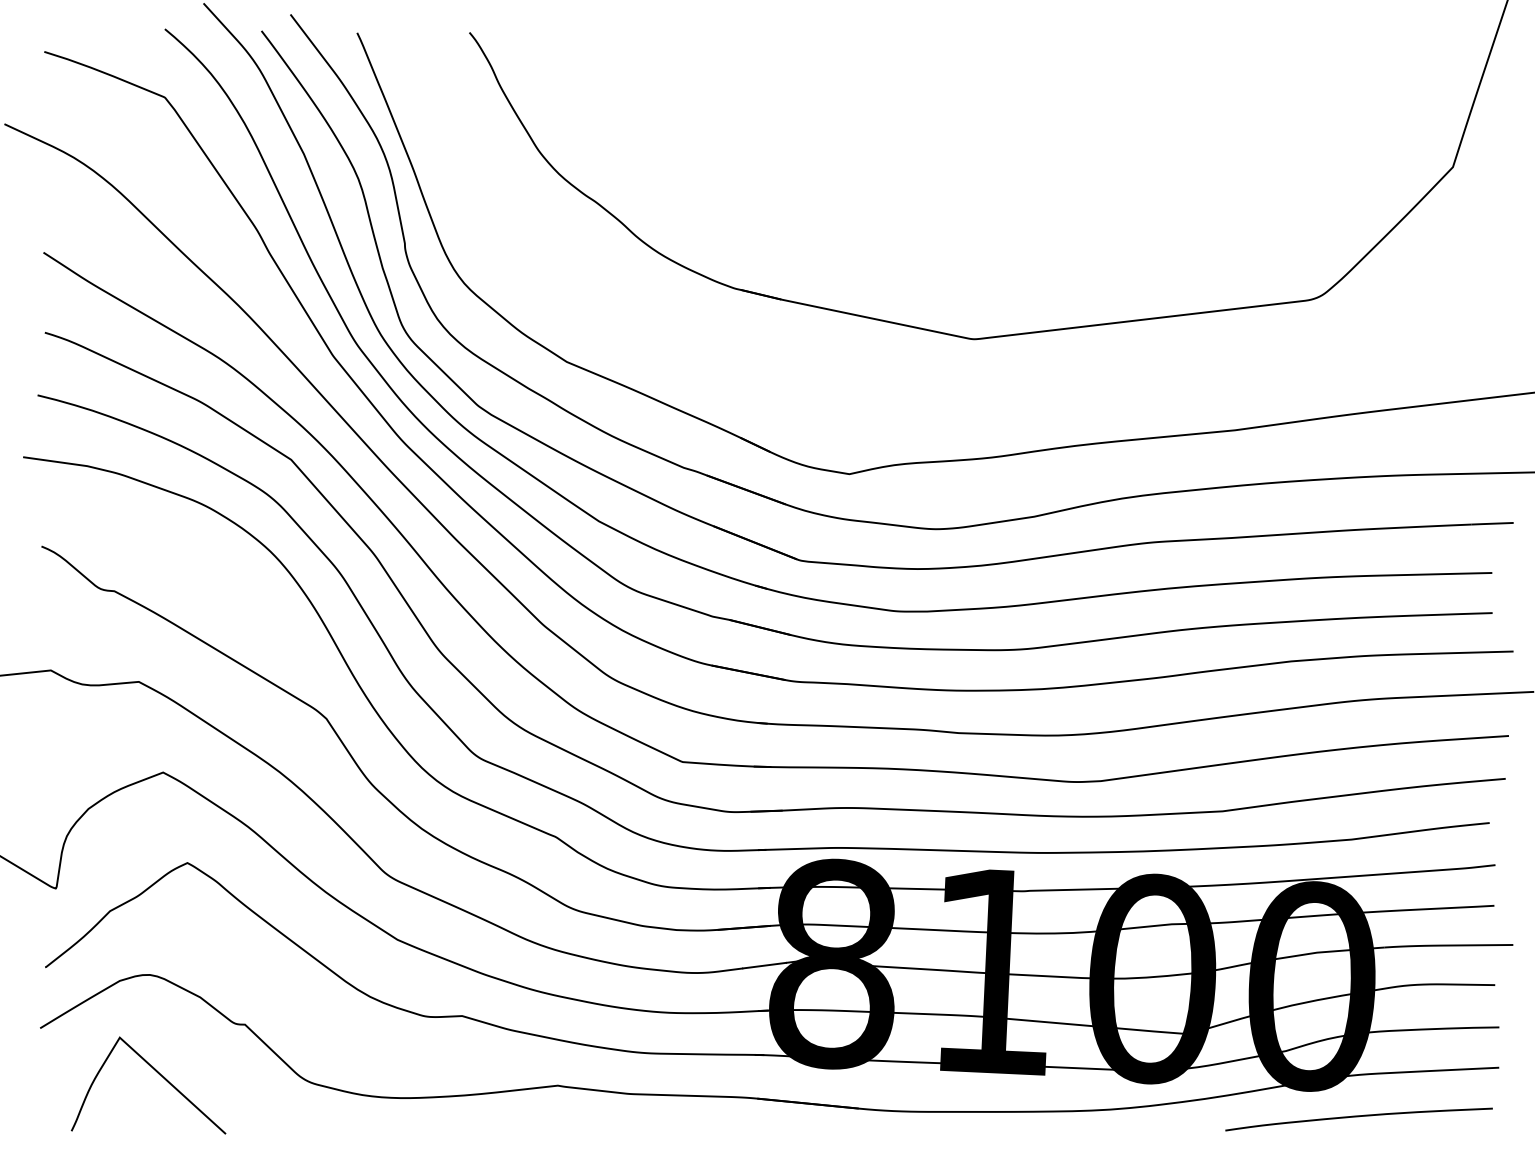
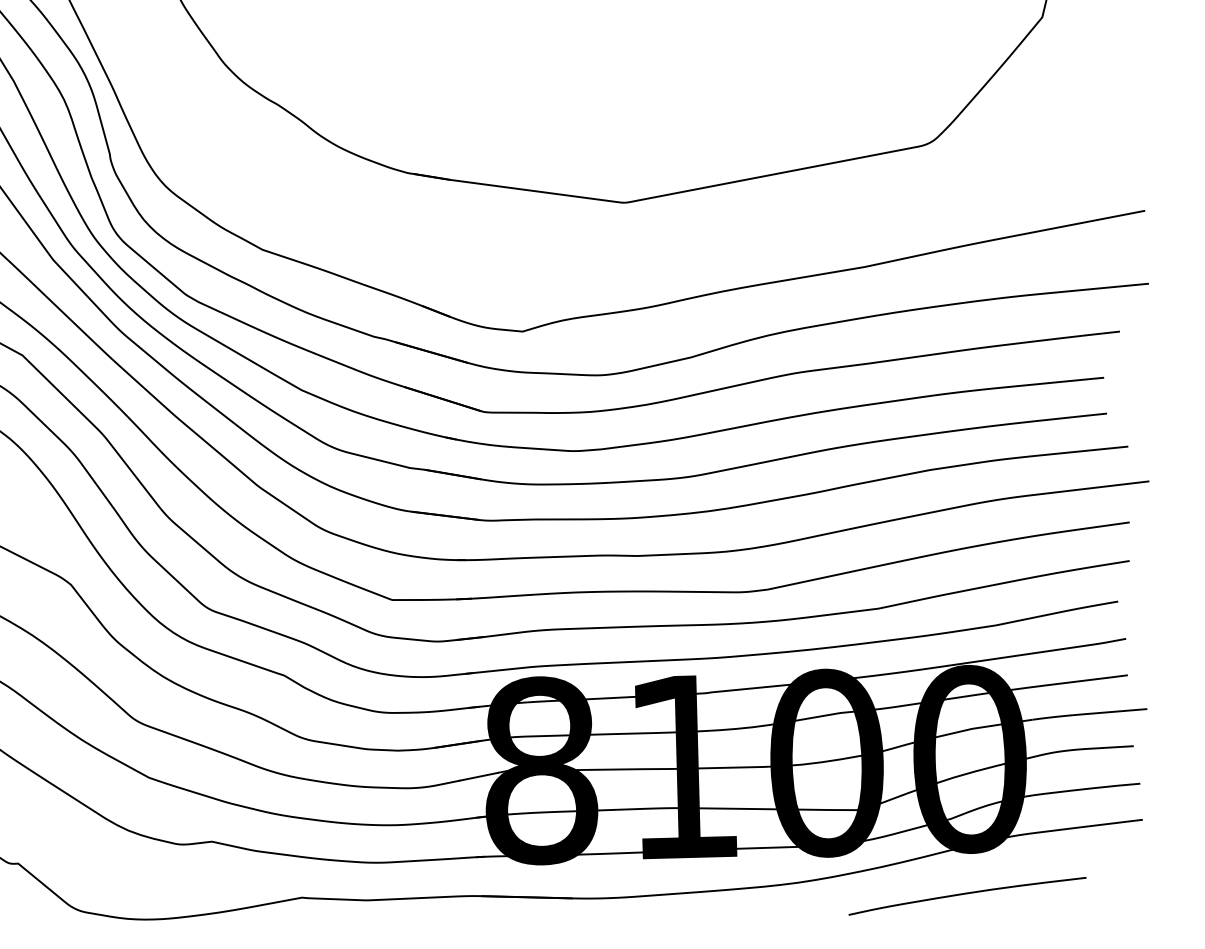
curve: (1358, 1117) -> (966, 894), moved

